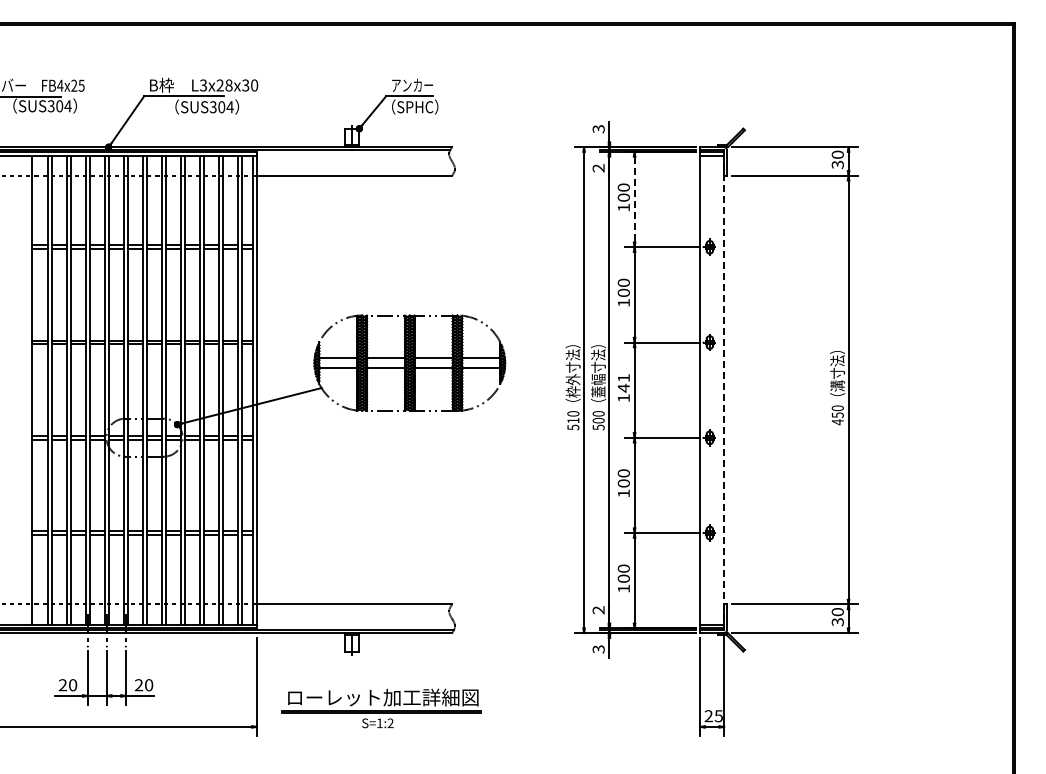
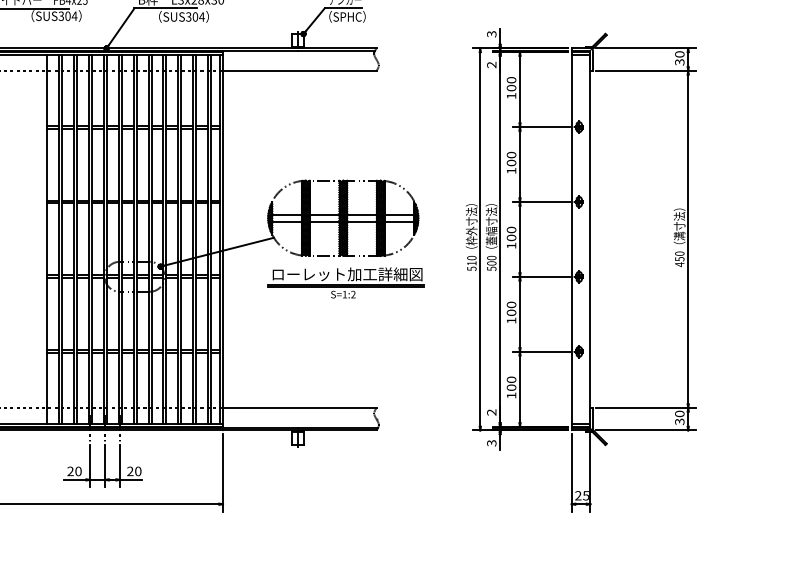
line: (634, 199) -> (519, 89), dashed -> solid
text: (623, 383) -> (511, 234), 141 -> 100
line: (724, 390) -> (590, 239), dashed -> solid
part: (381, 708) -> (346, 282), moved

